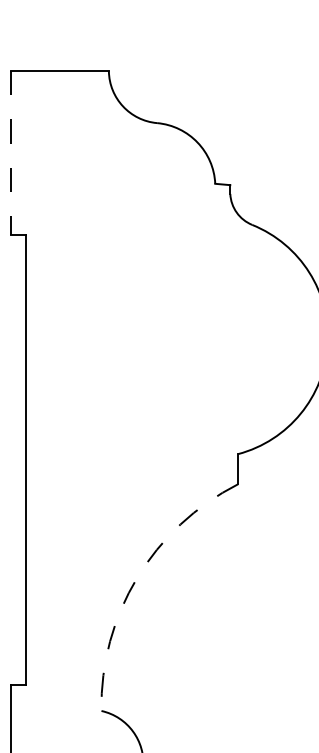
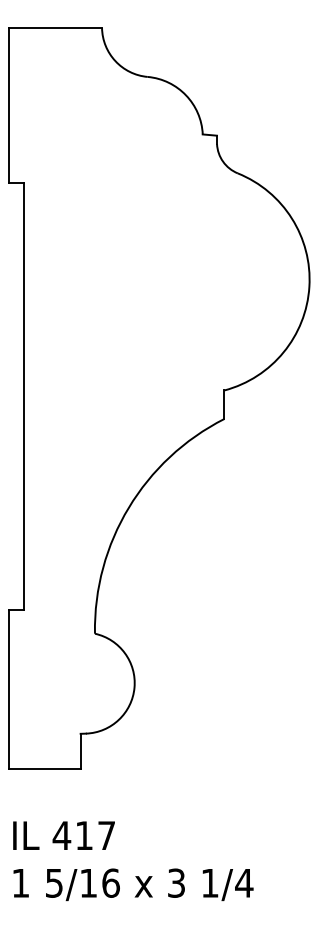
line: (11, 153) -> (9, 105), dashed -> solid
arc: (136, 577) -> (128, 507), dashed -> solid

